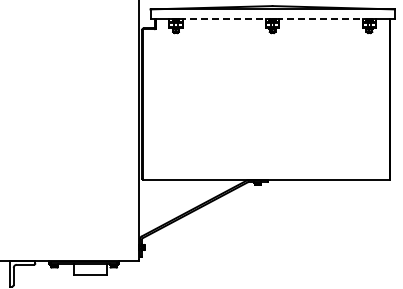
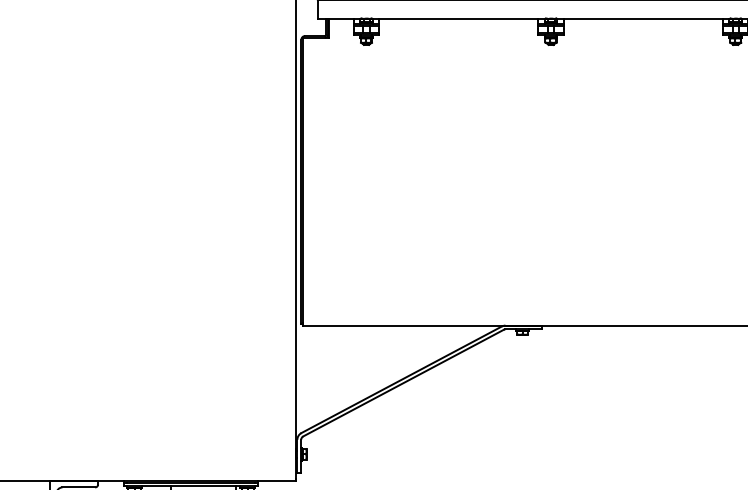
line: (224, 19) -> (459, 19), dashed -> solid
line: (321, 19) -> (644, 19), dashed -> solid

